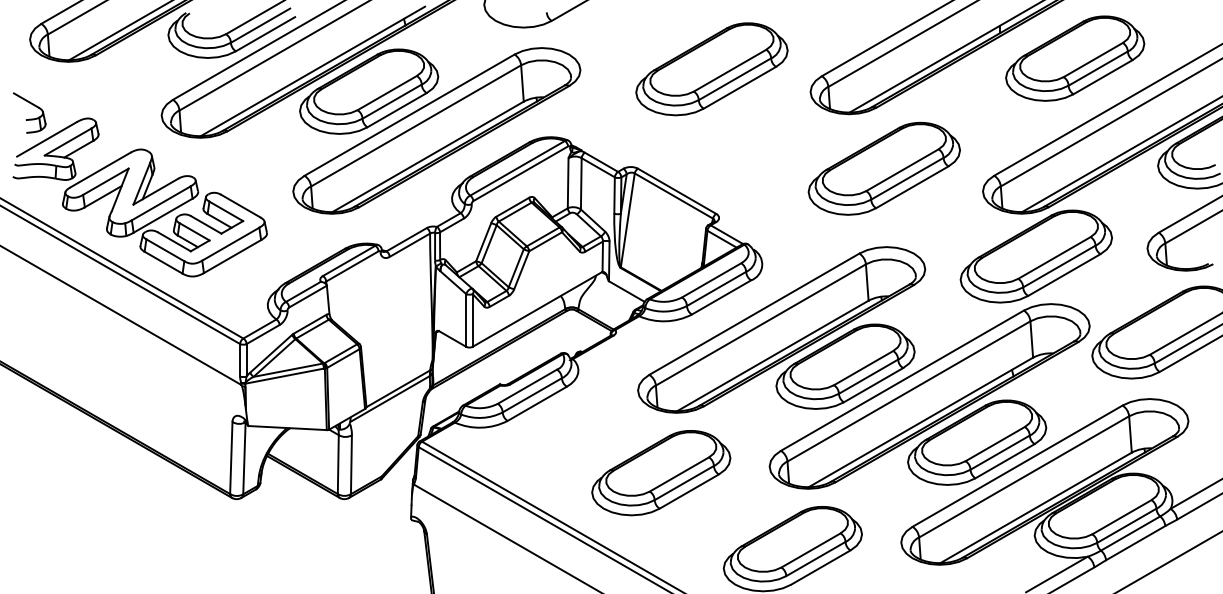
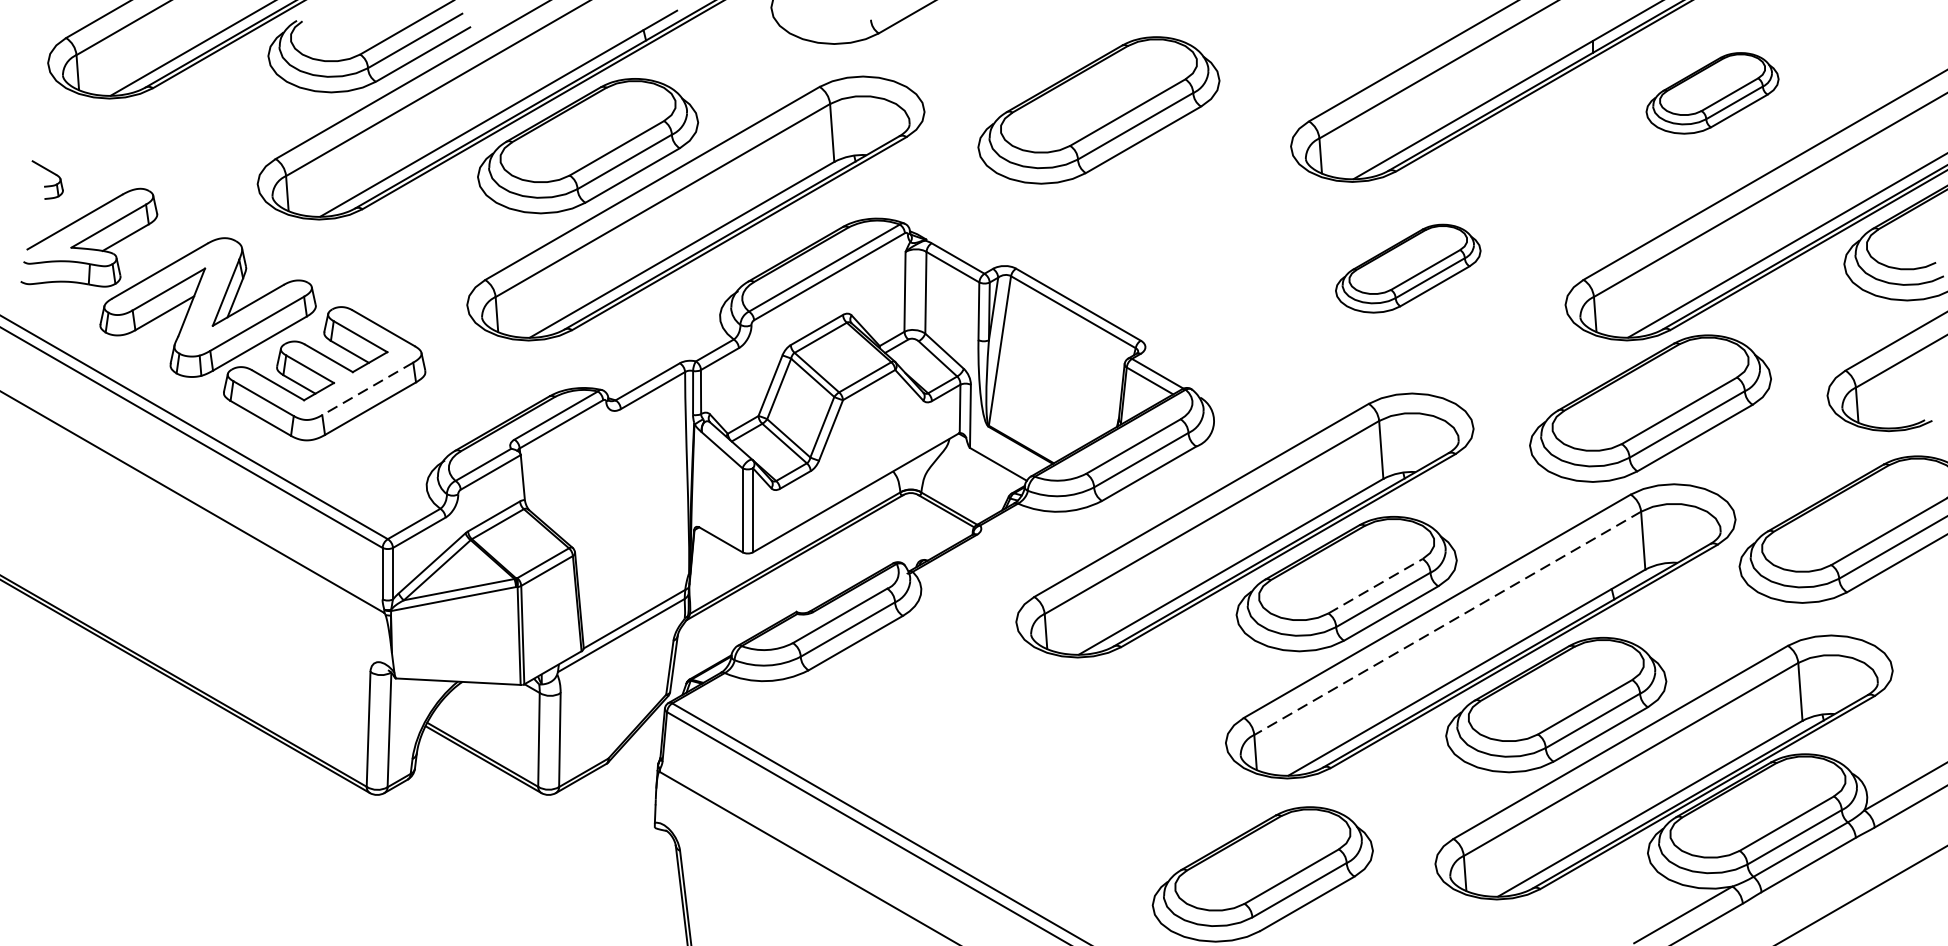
part: (1075, 58) -> (1712, 93), size x0.6
part: (711, 69) -> (1098, 110), moved
part: (29, 112) -> (47, 179), size x0.6
part: (883, 168) -> (1407, 268), size x0.6
line: (230, 244) -> (367, 389), solid -> dashed
line: (864, 367) -> (1376, 585), solid -> dashed
line: (908, 391) -> (1446, 623), solid -> dashed
part: (661, 473) -> (1053, 754), removed

